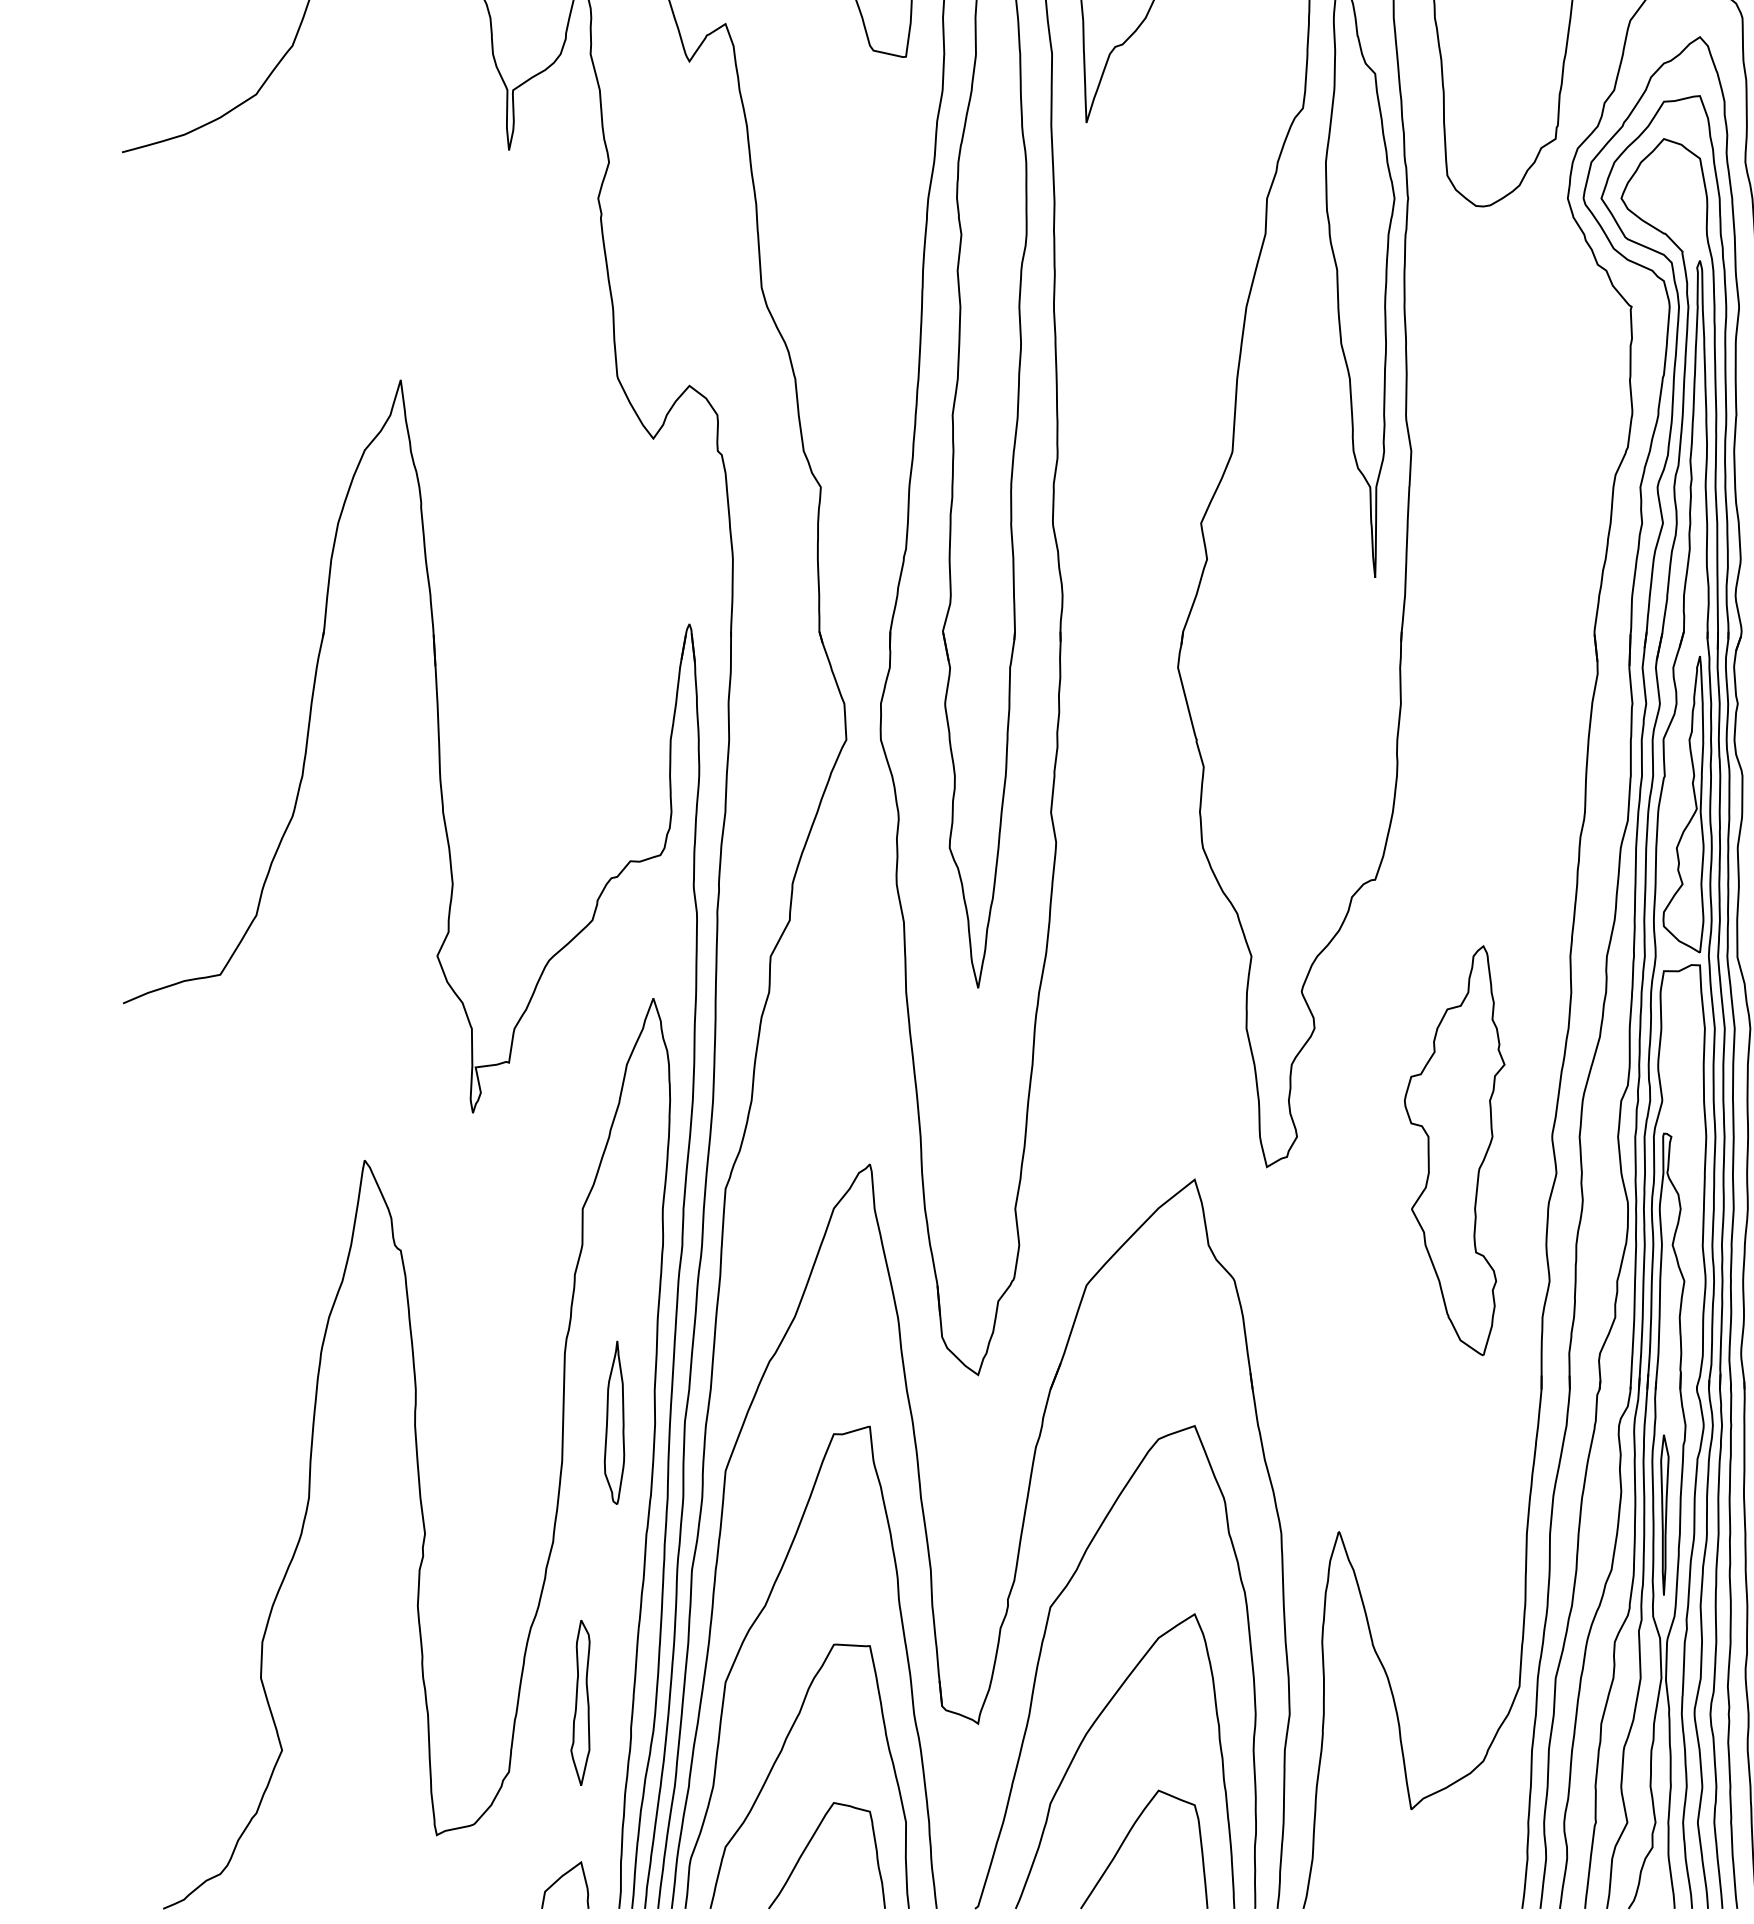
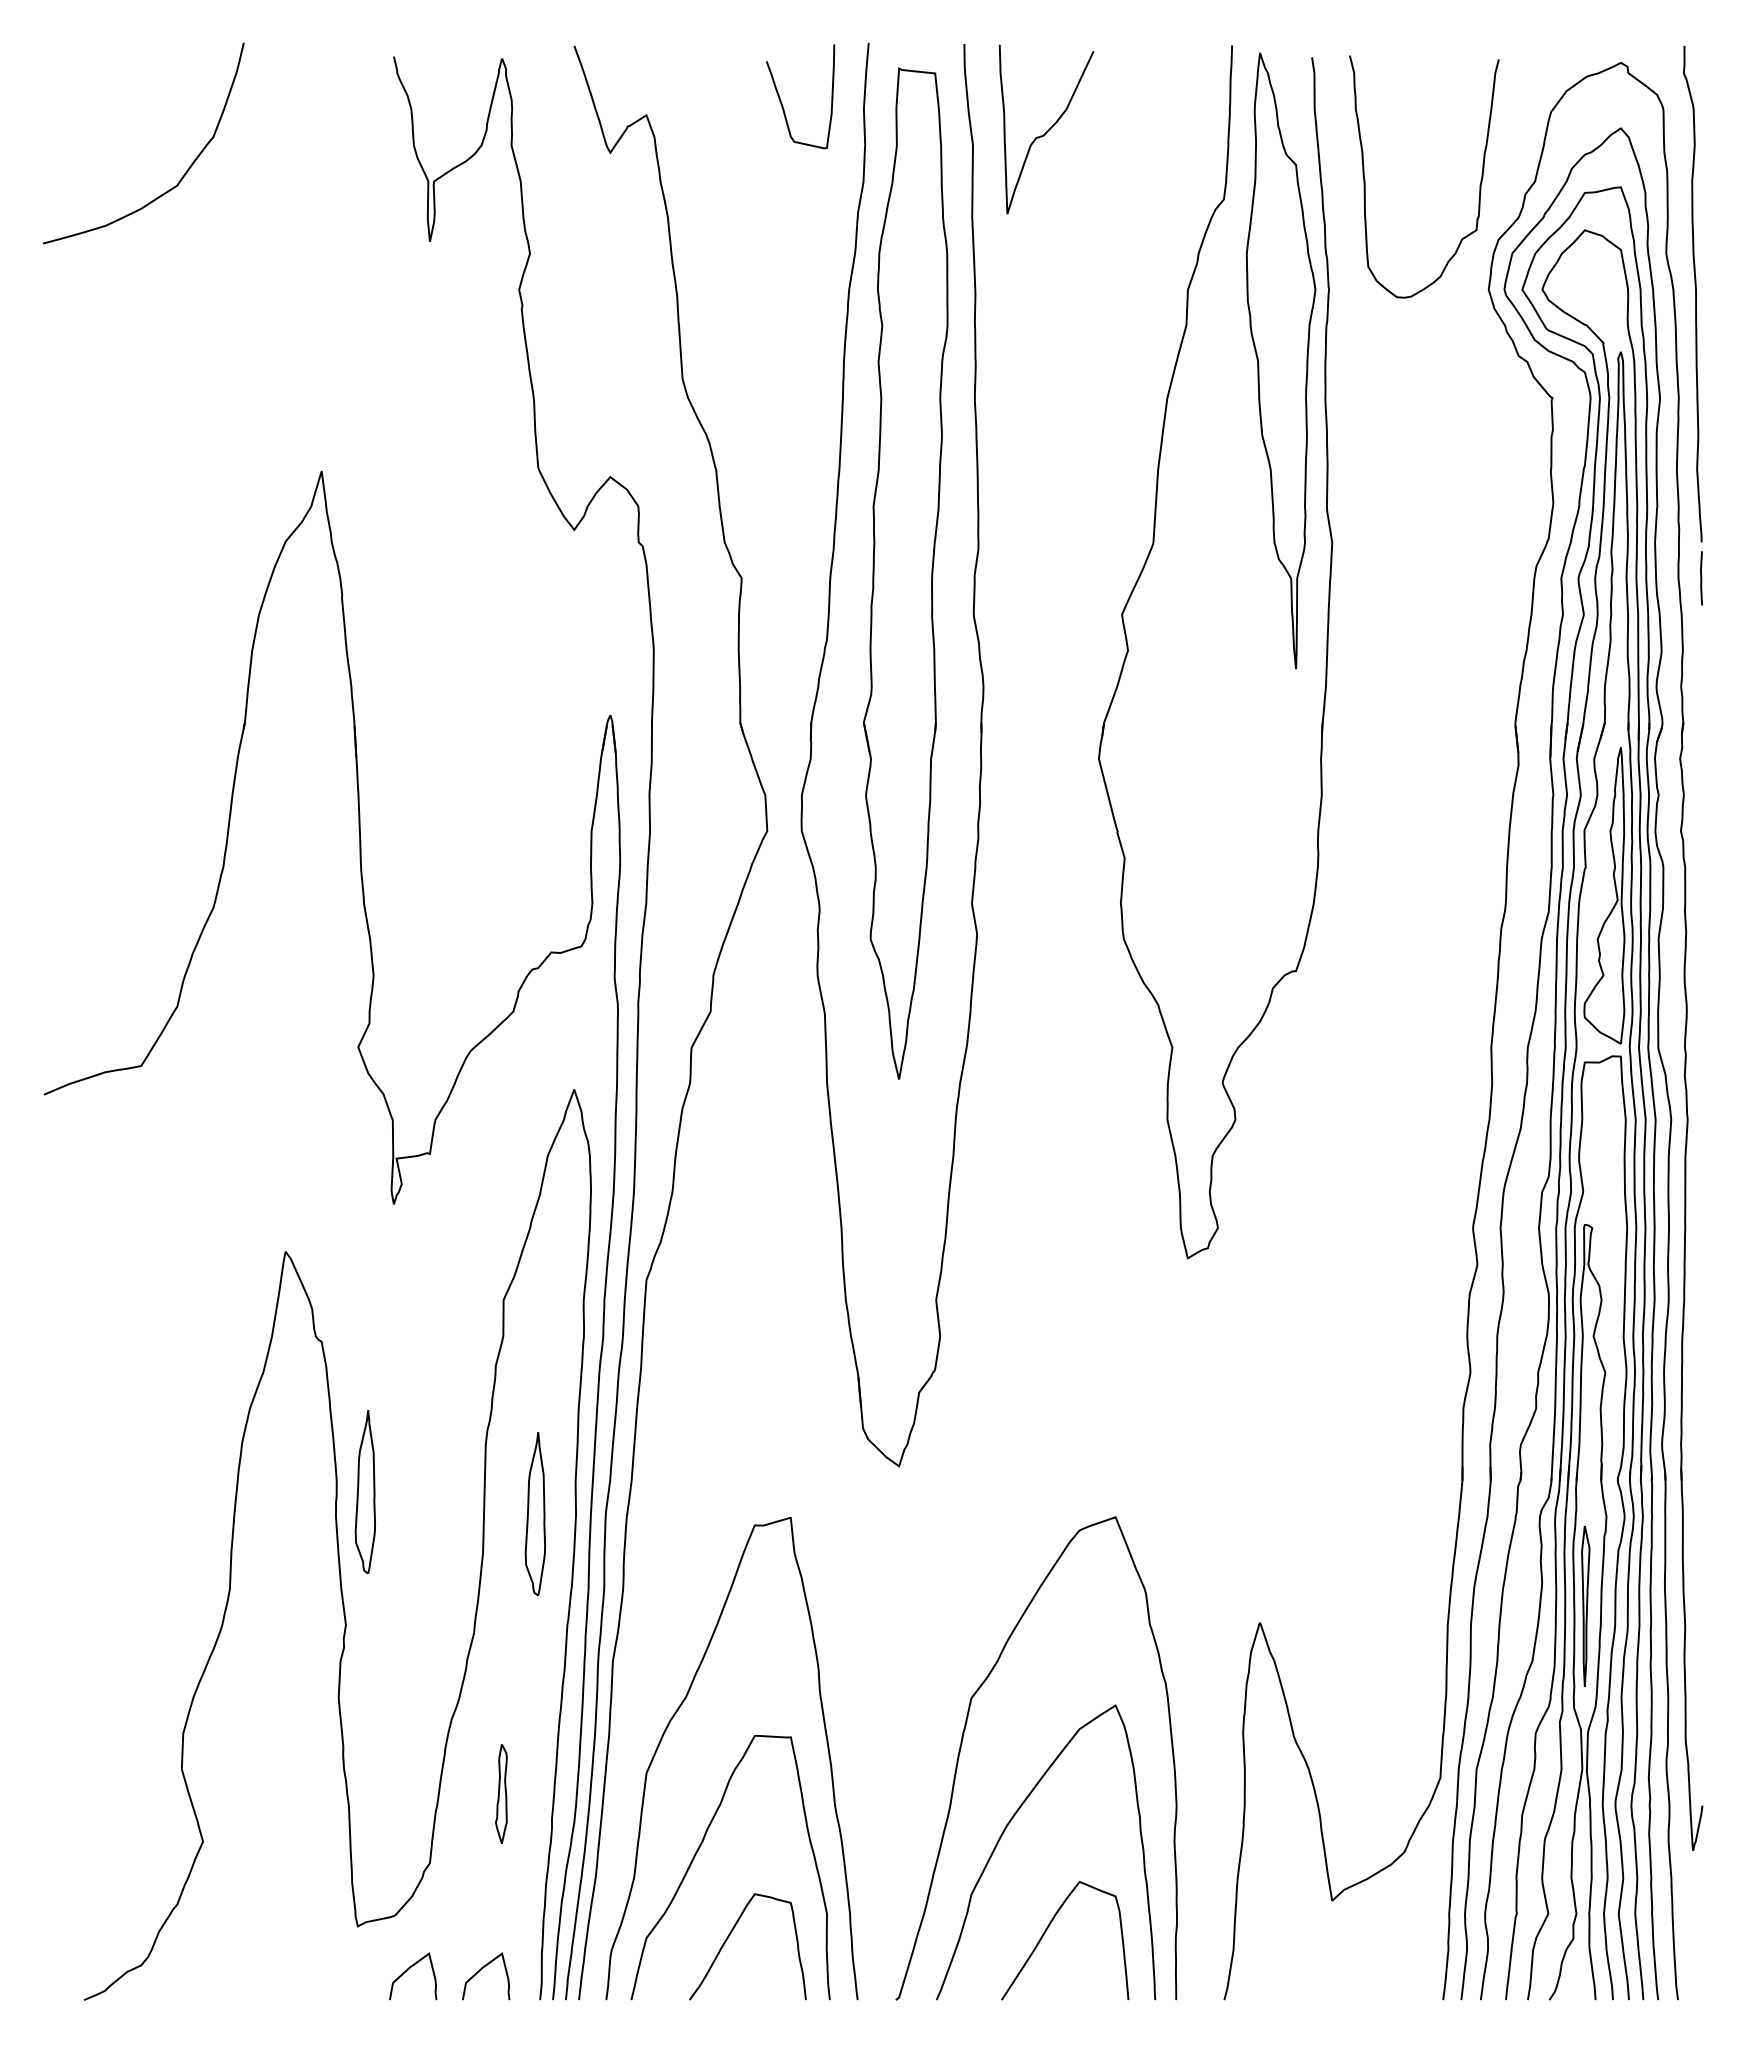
part: (1454, 1150) -> (1375, 1241), removed
part: (443, 1401) -> (364, 1492), added
part: (1018, 1544) -> (939, 1635), removed
part: (580, 1702) -> (501, 1793), size x0.6
curve: (487, 1879) -> (408, 1970), added

